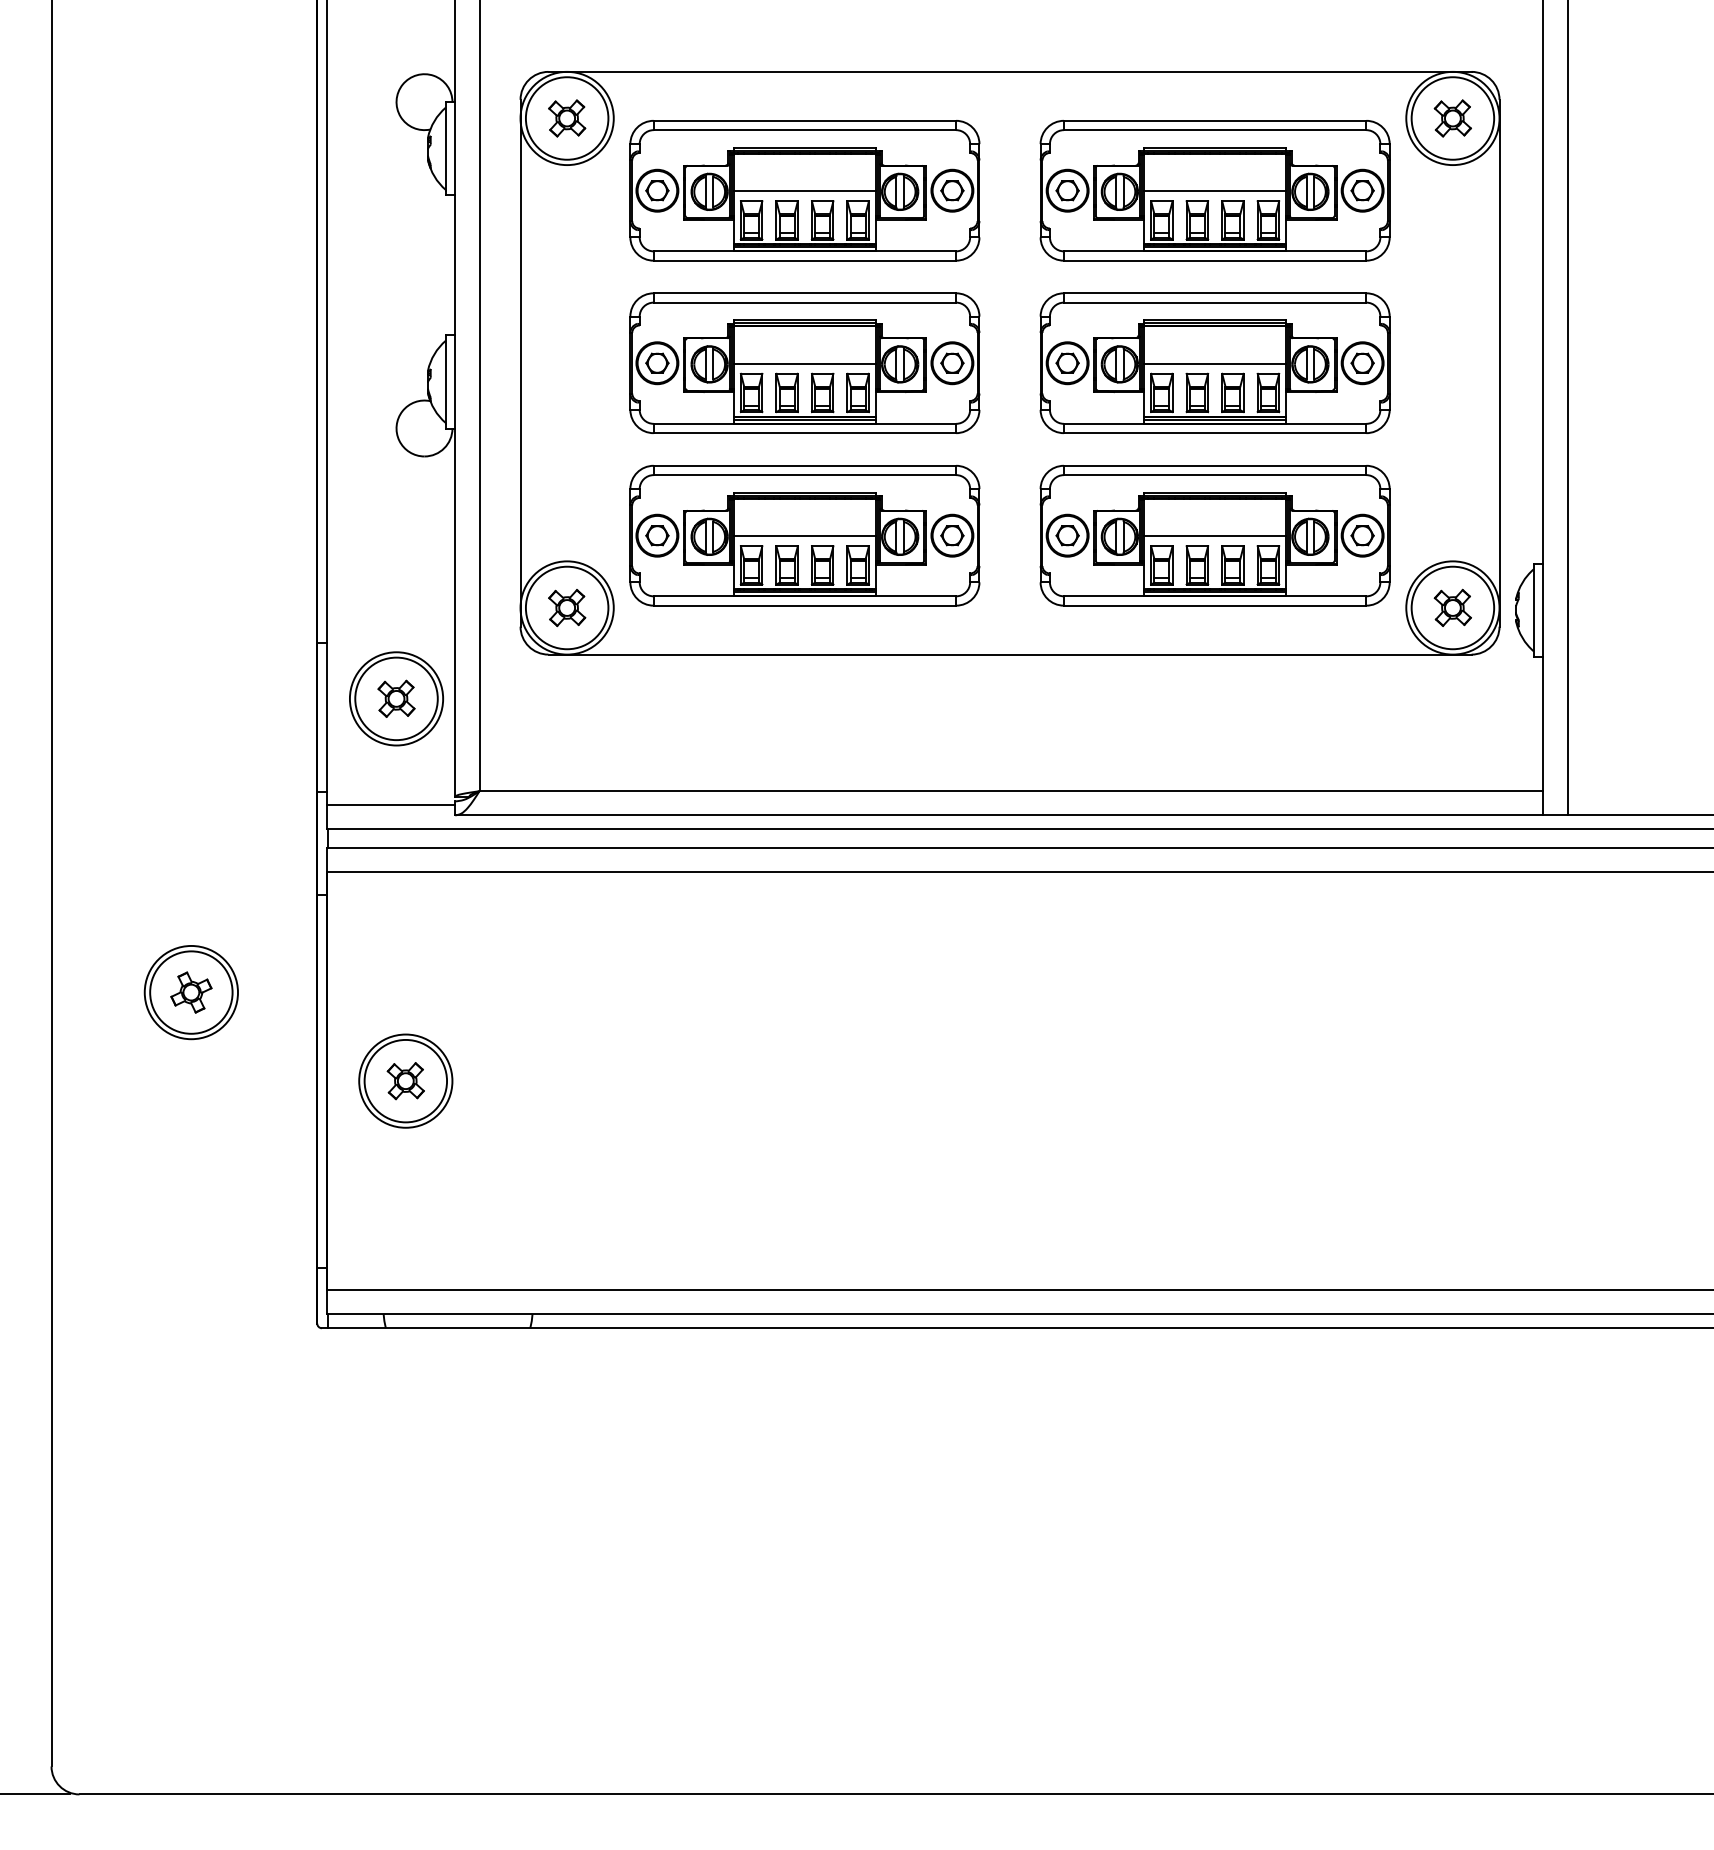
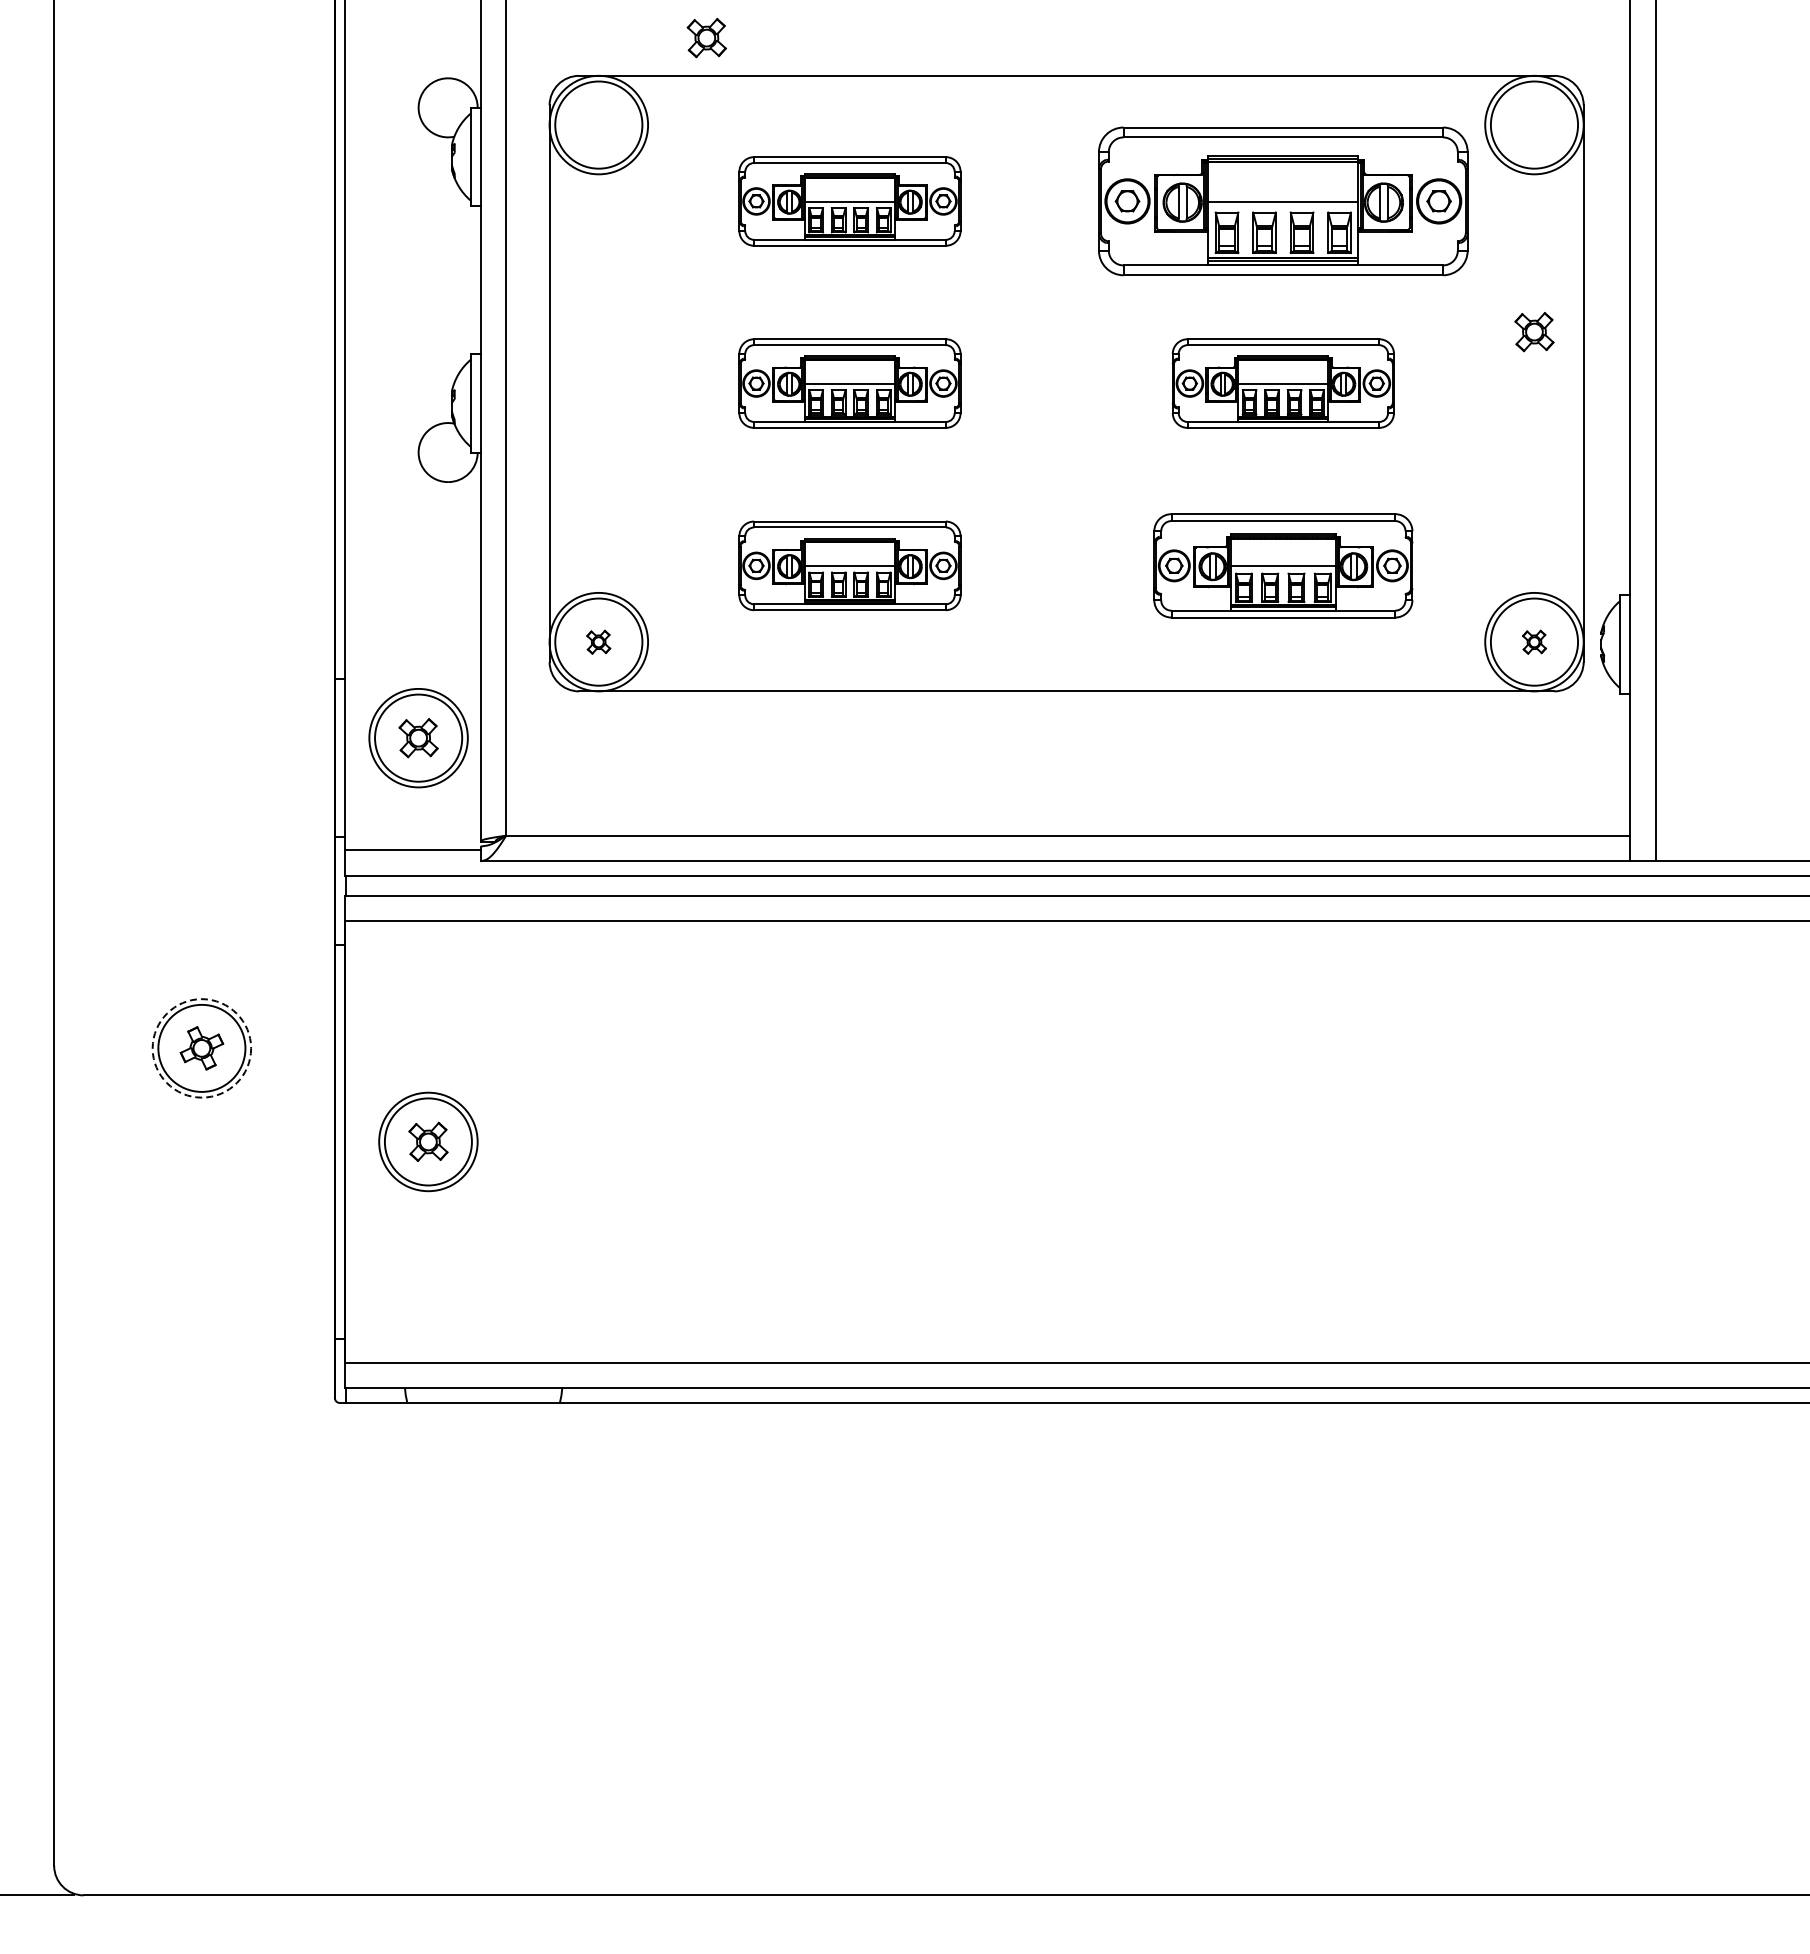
part: (566, 118) -> (706, 38), moved
part: (1452, 118) -> (1534, 332), moved
part: (804, 190) -> (849, 201), size x0.6
part: (804, 363) -> (849, 383), size x0.6
part: (1215, 363) -> (1283, 383), size x0.6
part: (804, 535) -> (849, 565), size x0.6
part: (1215, 535) -> (1283, 565), size x0.7
part: (566, 608) -> (598, 642), size x0.6
part: (1452, 608) -> (1534, 642), size x0.6
circle: (190, 992) -> (201, 1048), solid -> dashed

